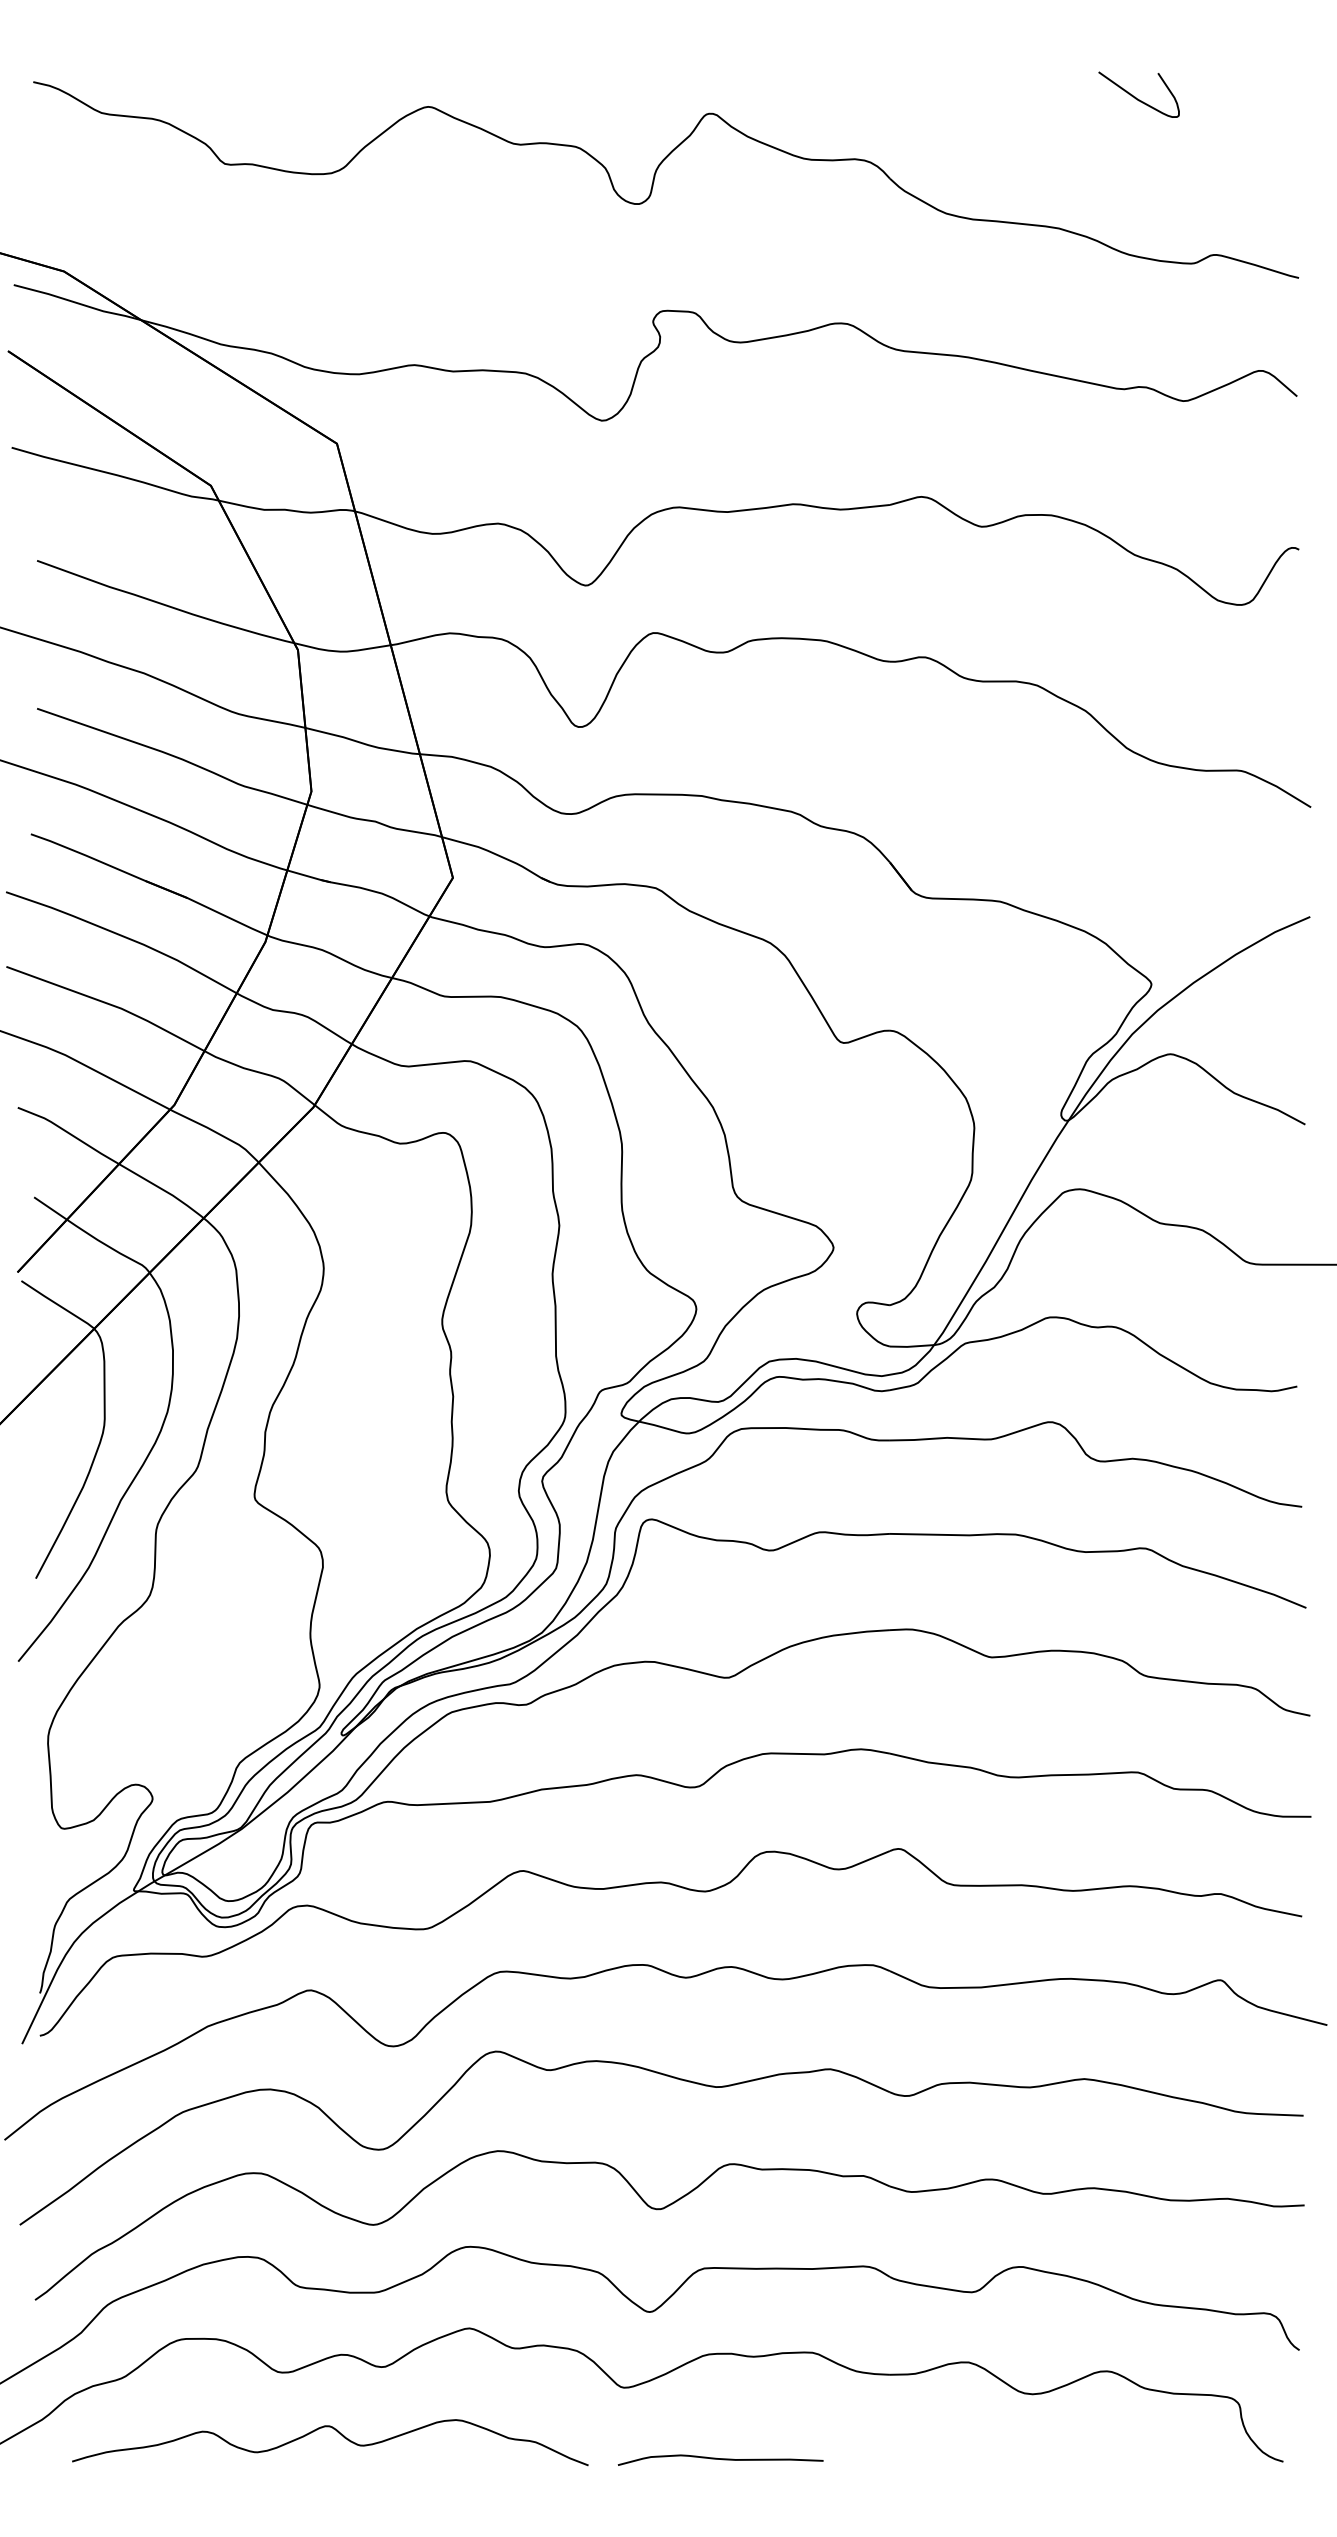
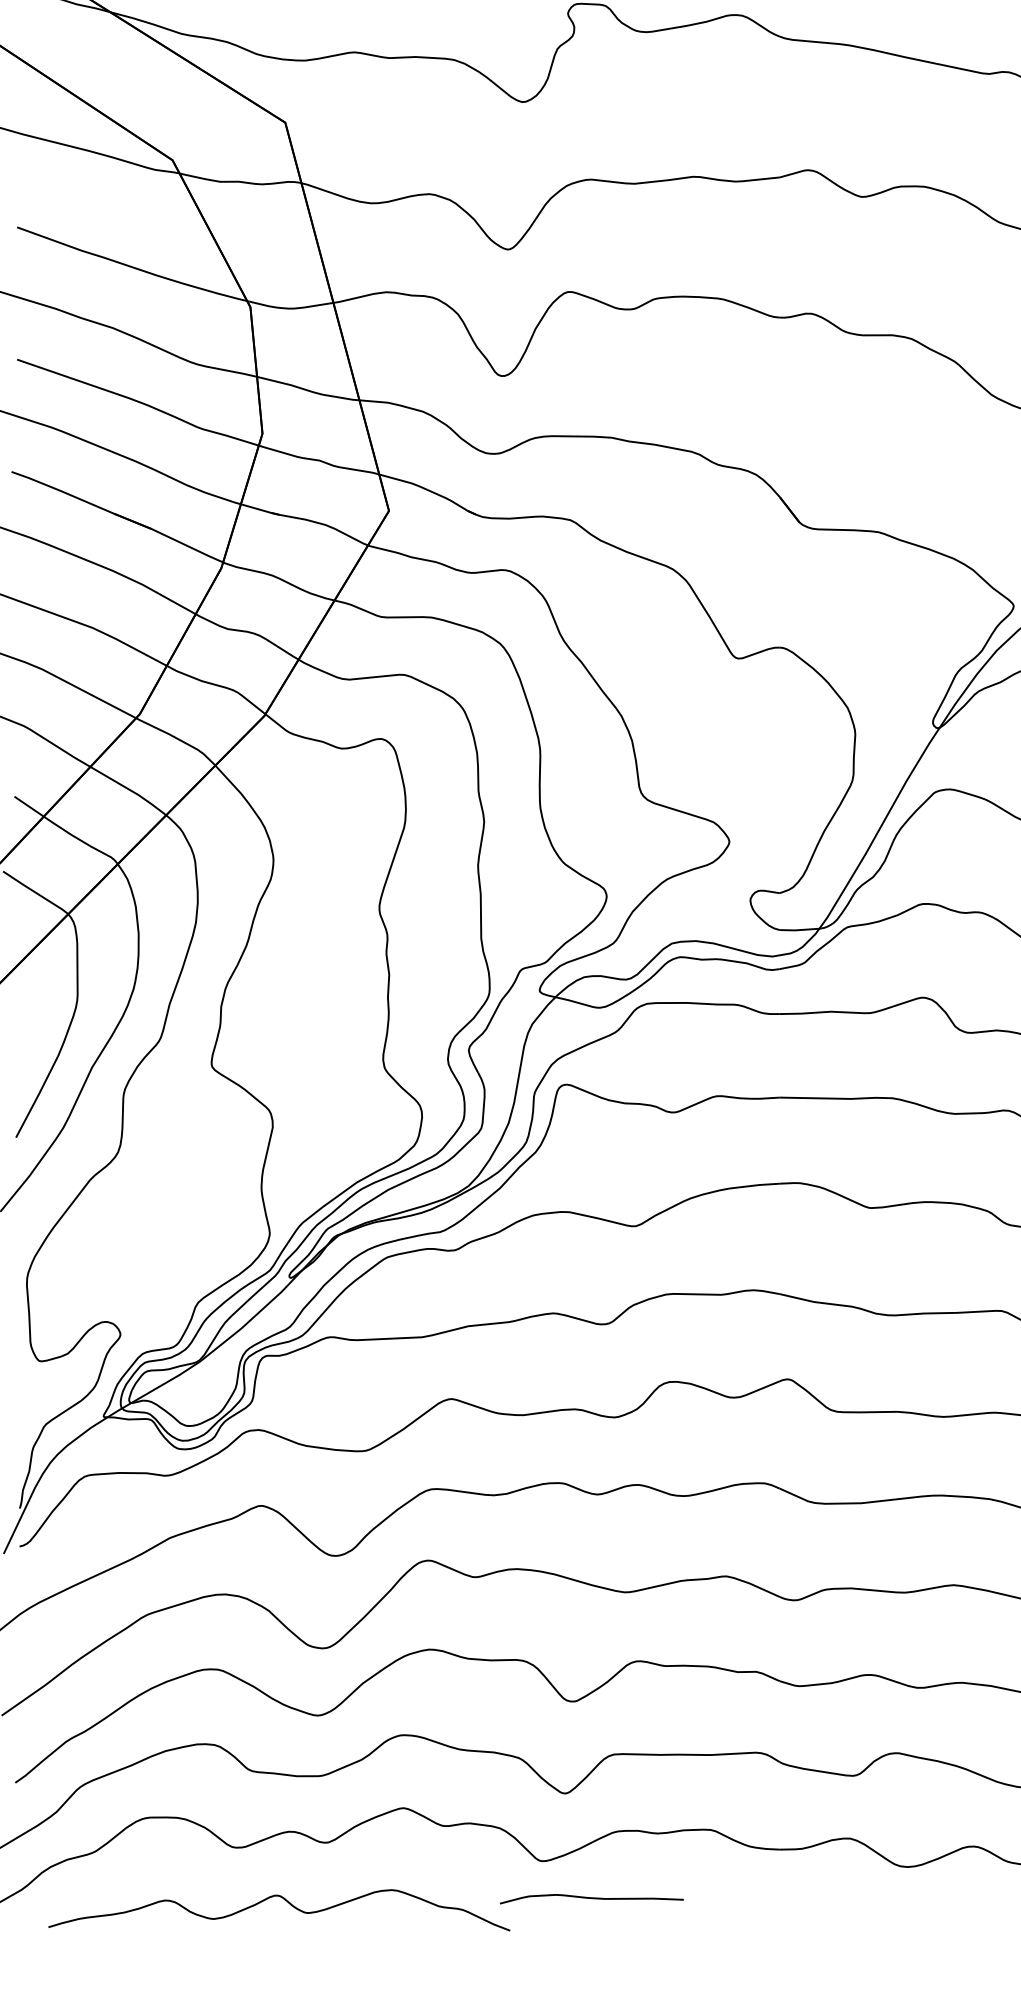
curve: (720, 2459) -> (591, 1898), moved

